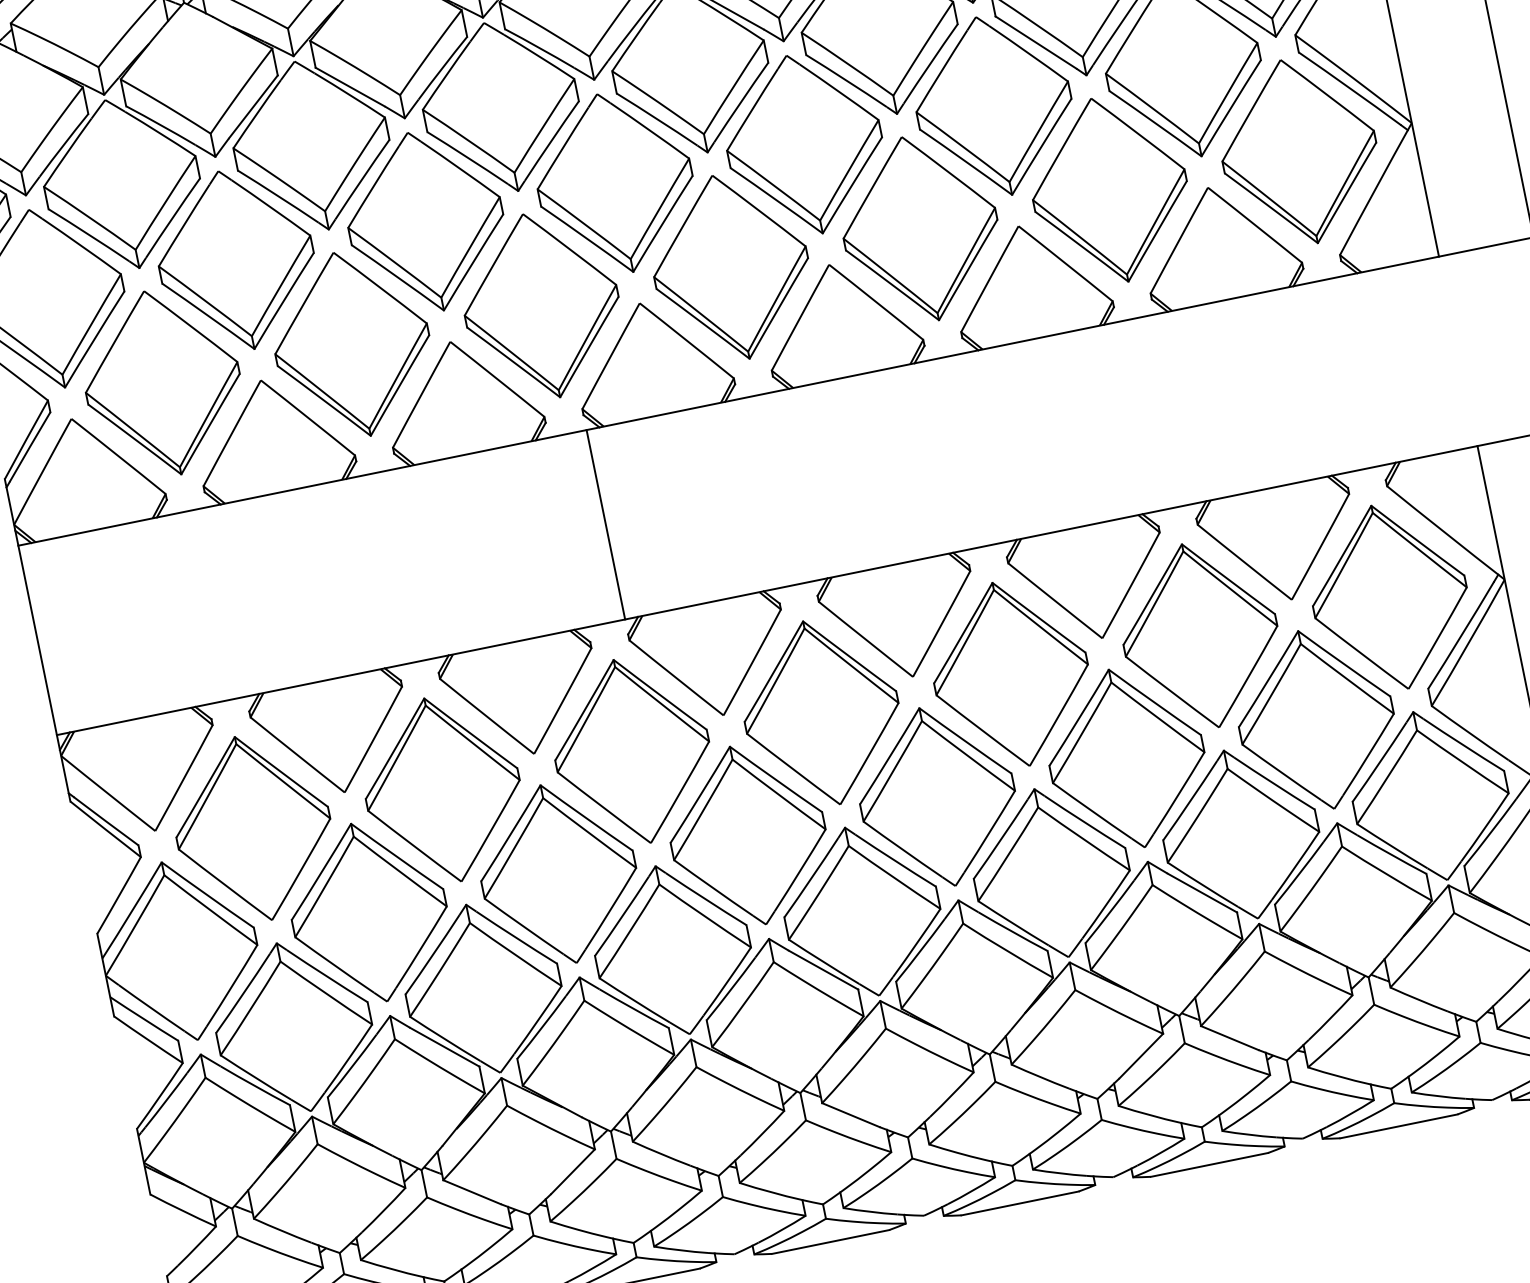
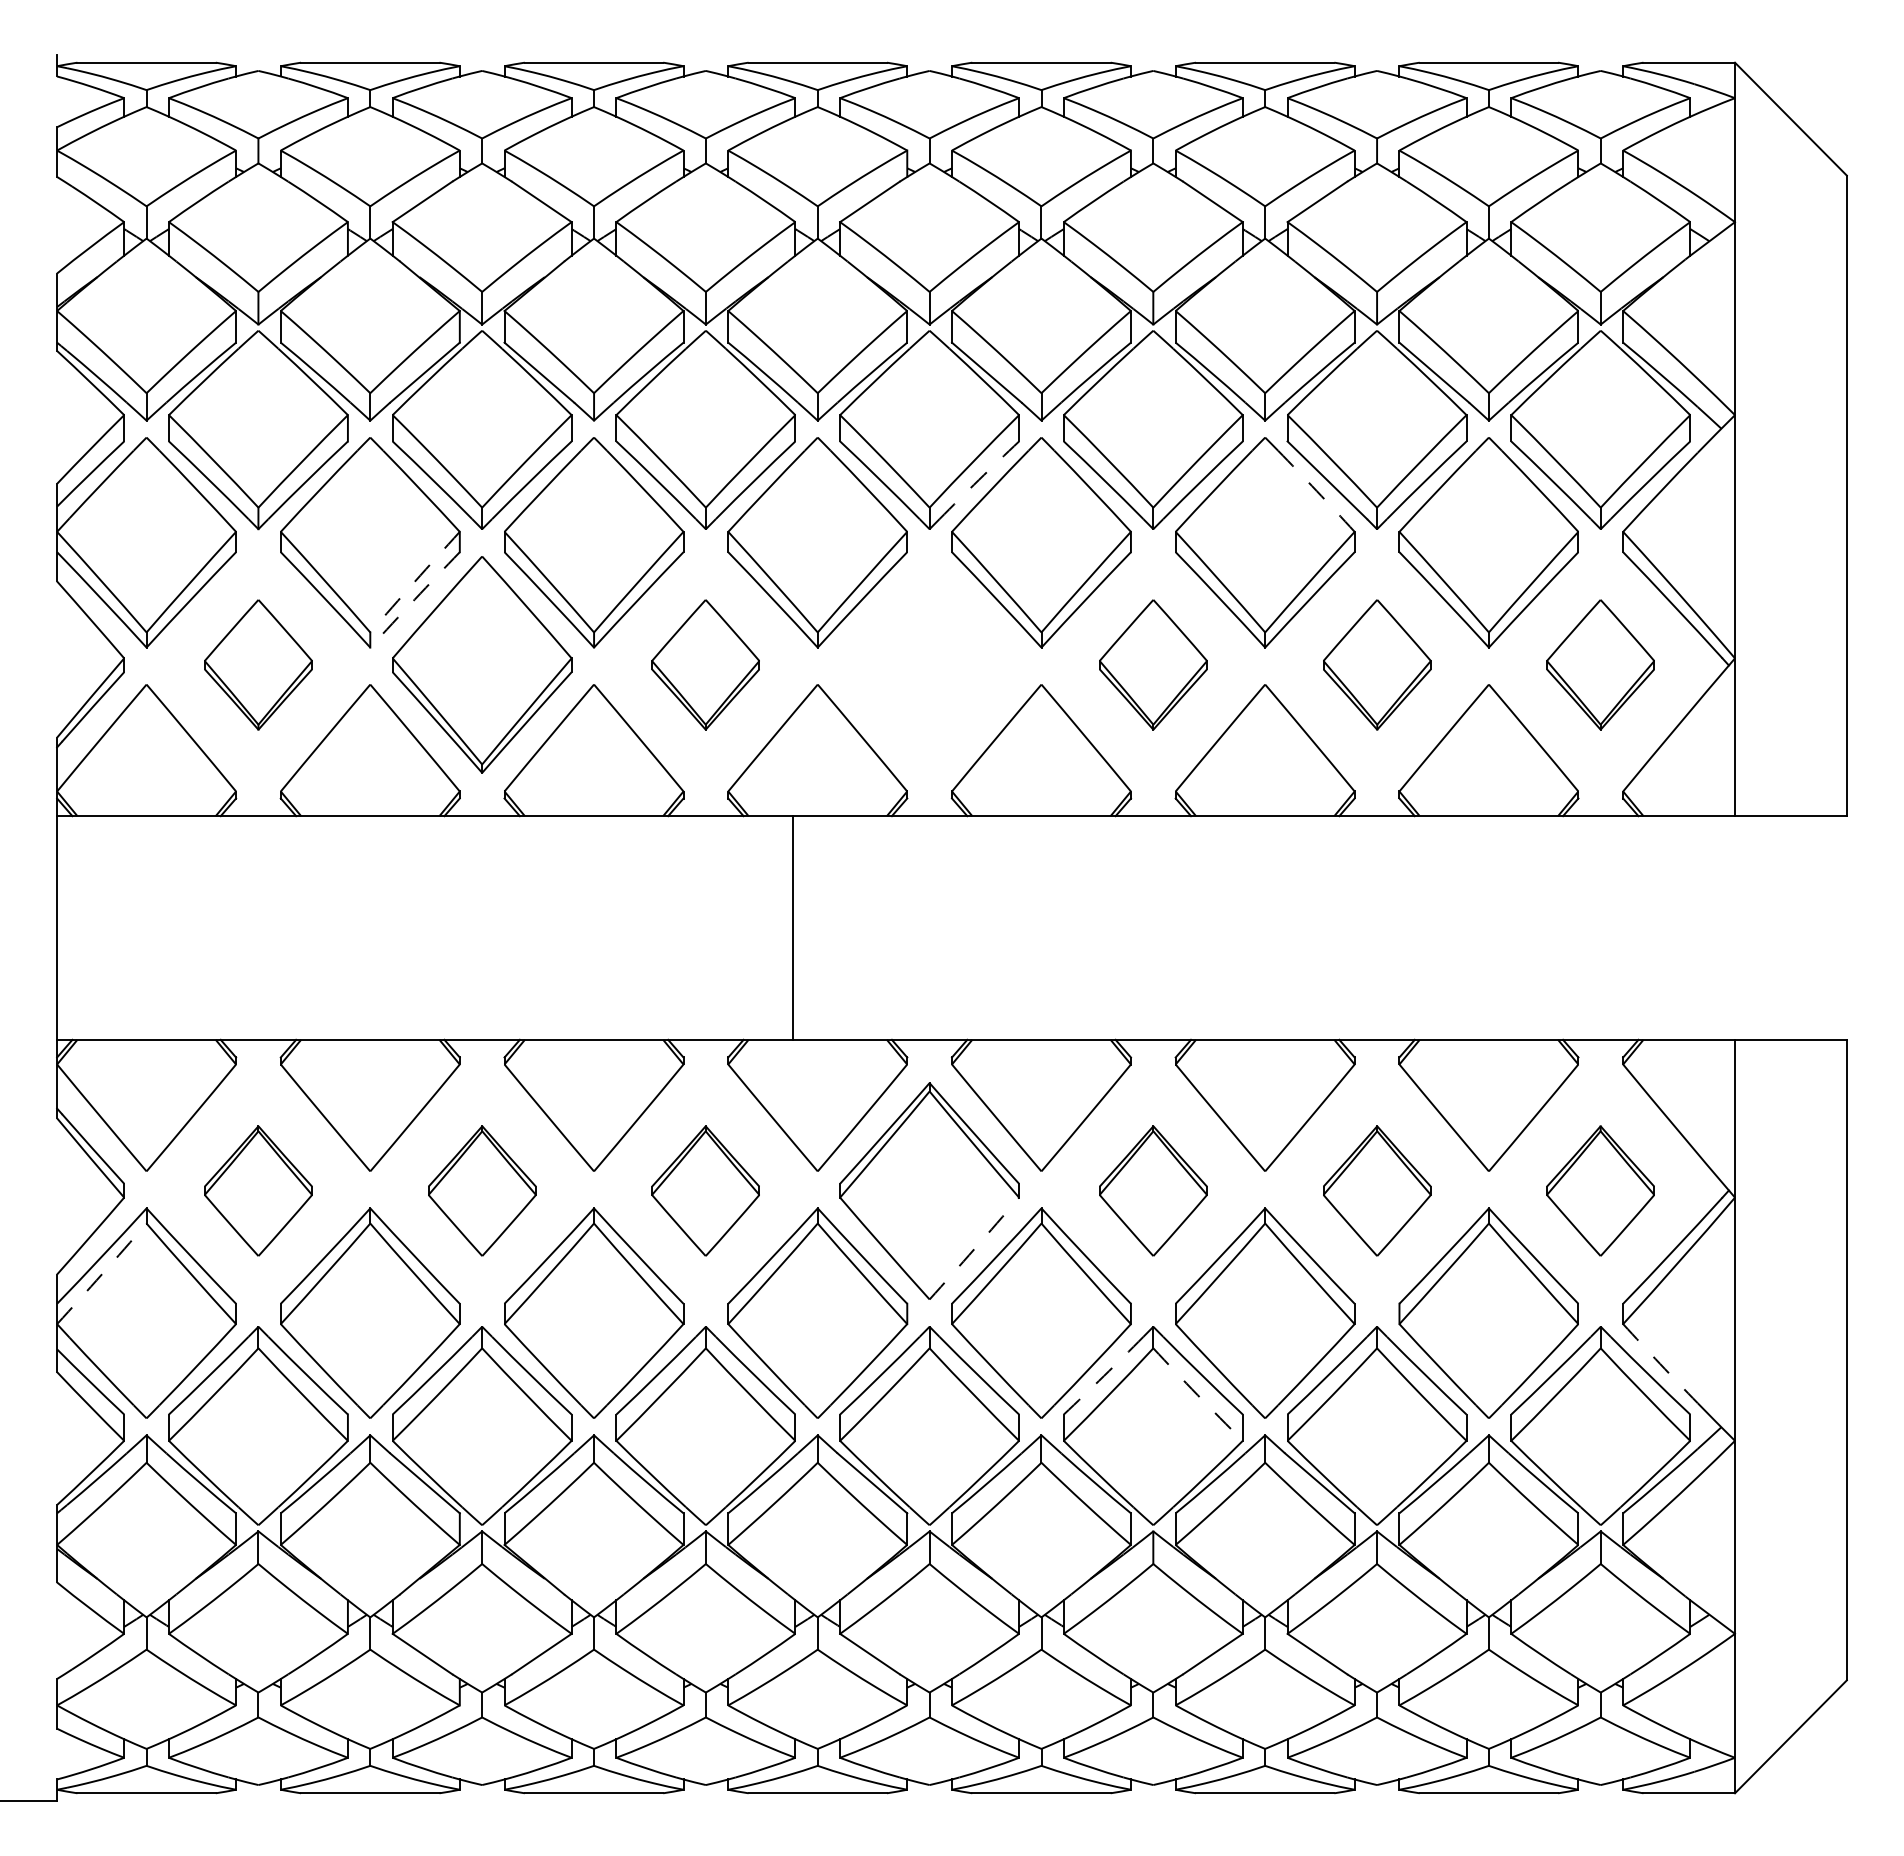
arc: (1028, 53) -> (1316, 490), solid -> dashed
arc: (740, 101) -> (978, 479), solid -> dashed
part: (1298, 151) -> (1600, 664), size x0.6
part: (1110, 189) -> (1377, 664), size x0.6
part: (920, 228) -> (1153, 664), size x0.6
part: (730, 267) -> (929, 664), removed
arc: (280, 285) -> (414, 581), solid -> dashed
arc: (283, 300) -> (414, 599), solid -> dashed
part: (541, 305) -> (705, 664), size x0.6
part: (162, 382) -> (258, 664), size x0.6
line: (605, 524) -> (793, 927), moved
part: (1389, 596) -> (1600, 1190), size x0.6
part: (1200, 635) -> (1377, 1190), size x0.6
part: (1011, 673) -> (1153, 1190), size x0.6
arc: (1470, 732) -> (1660, 1363), solid -> dashed
part: (631, 750) -> (705, 1190), size x0.6
arc: (869, 753) -> (974, 1248), solid -> dashed
part: (443, 789) -> (482, 1190), size x0.6
part: (253, 827) -> (258, 1190), size x0.6
arc: (1000, 839) -> (1103, 1376), solid -> dashed
arc: (1083, 839) -> (1197, 1395), solid -> dashed
arc: (135, 925) -> (102, 1274), solid -> dashed

